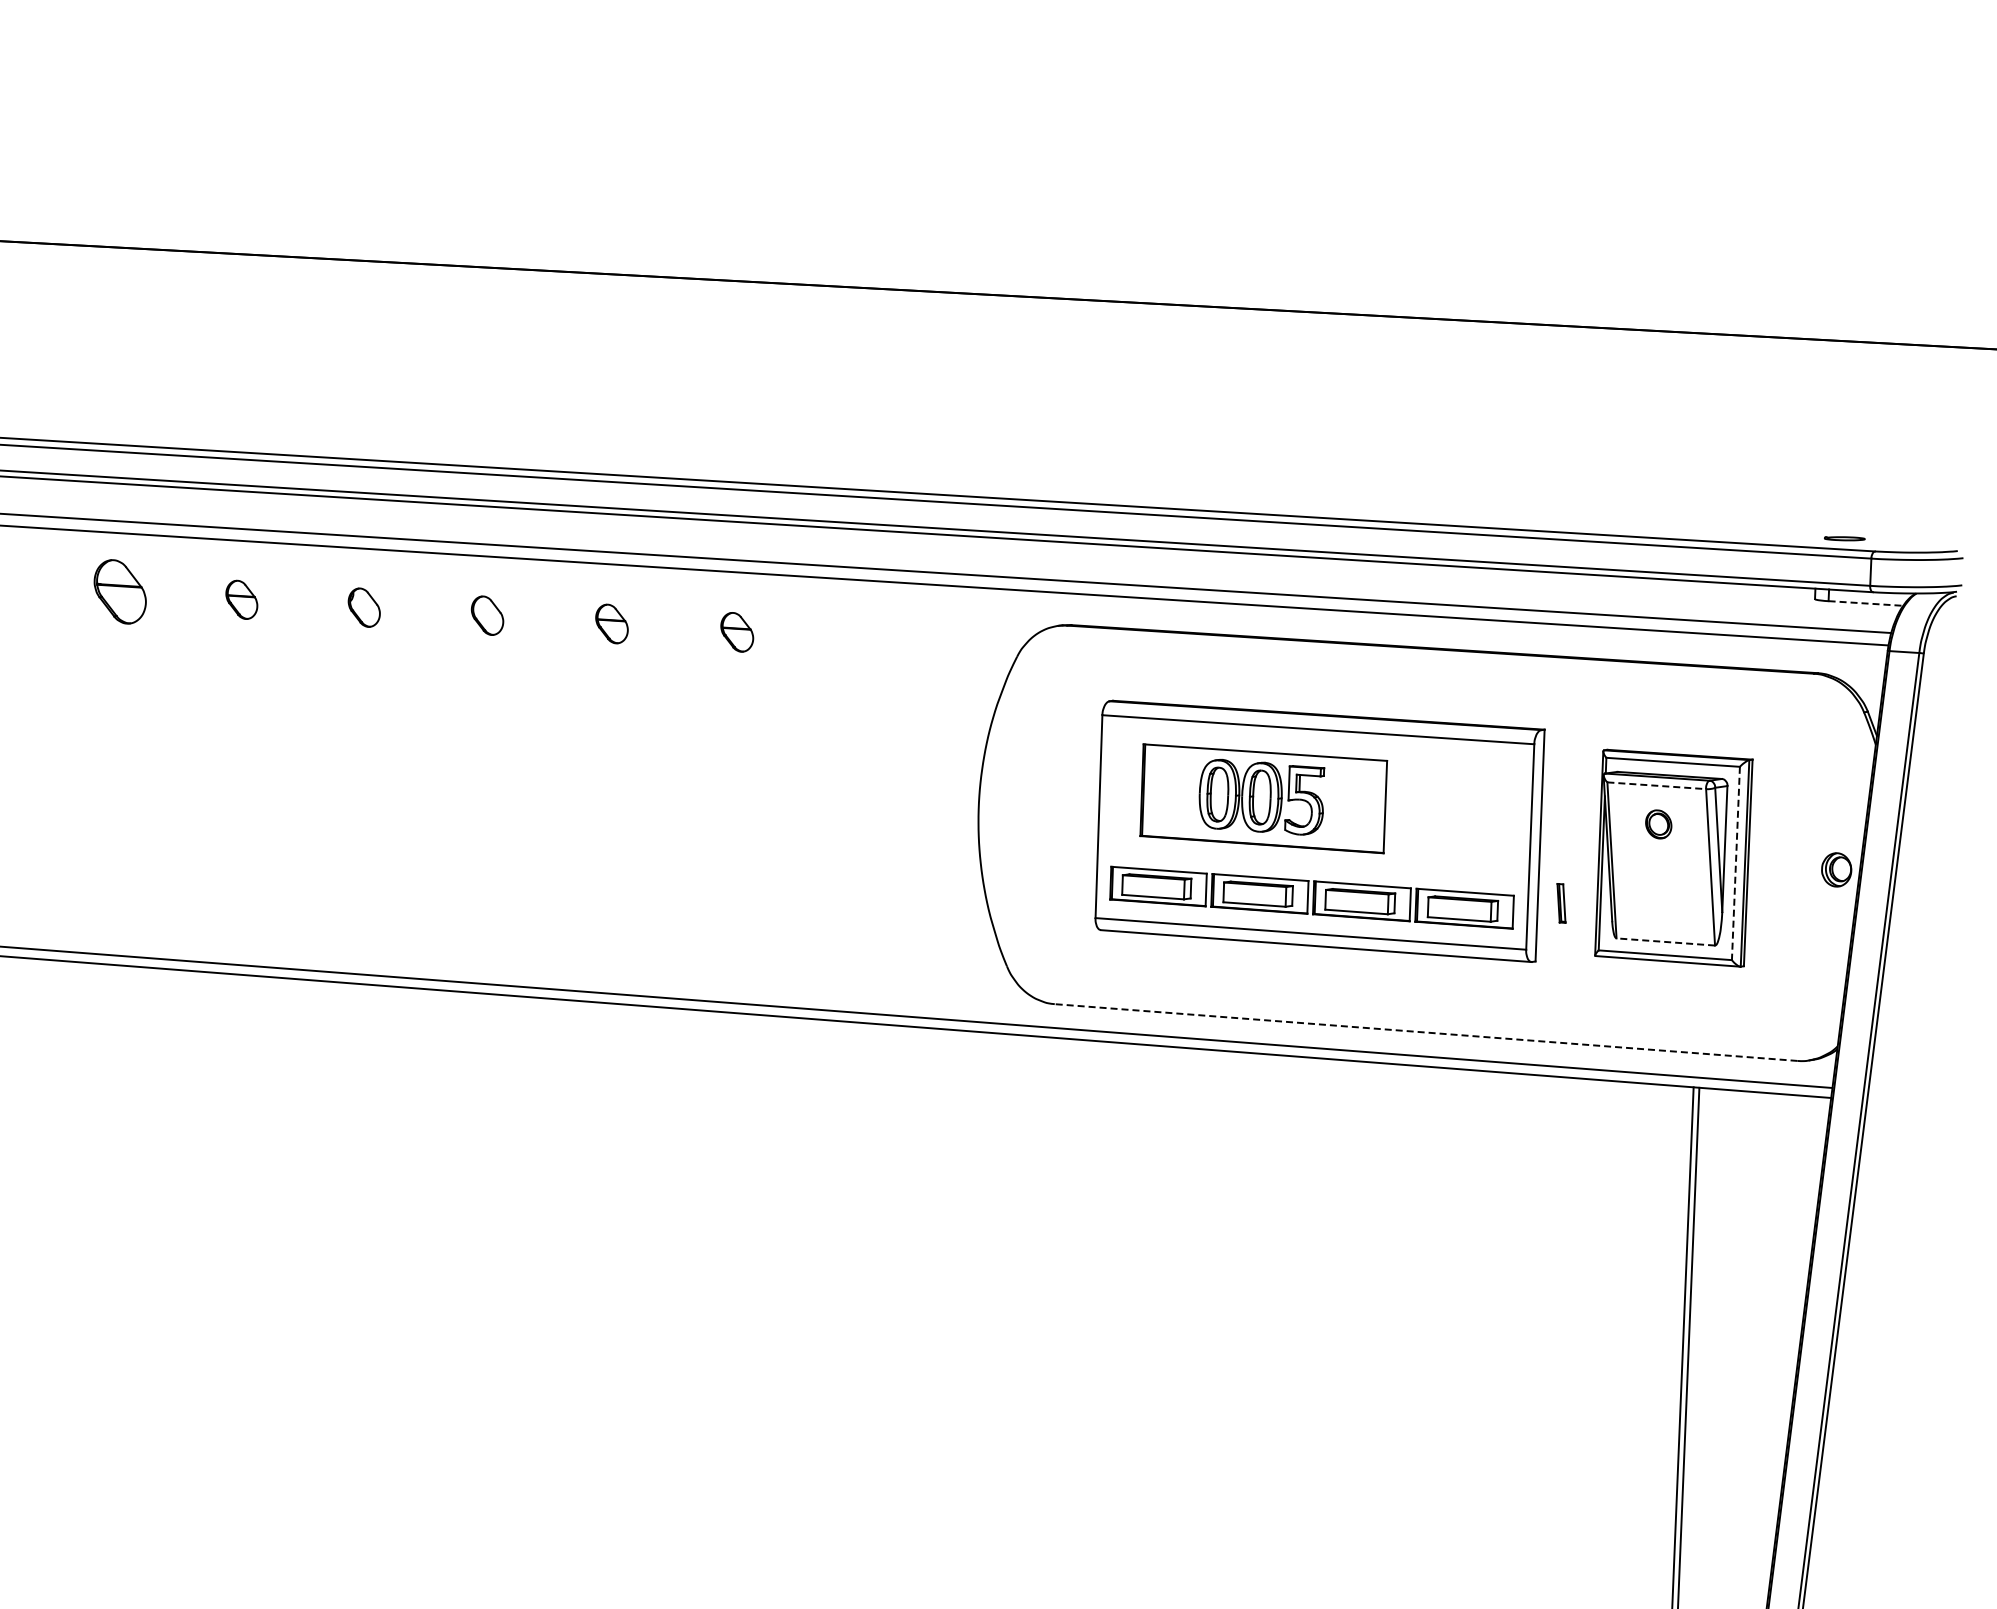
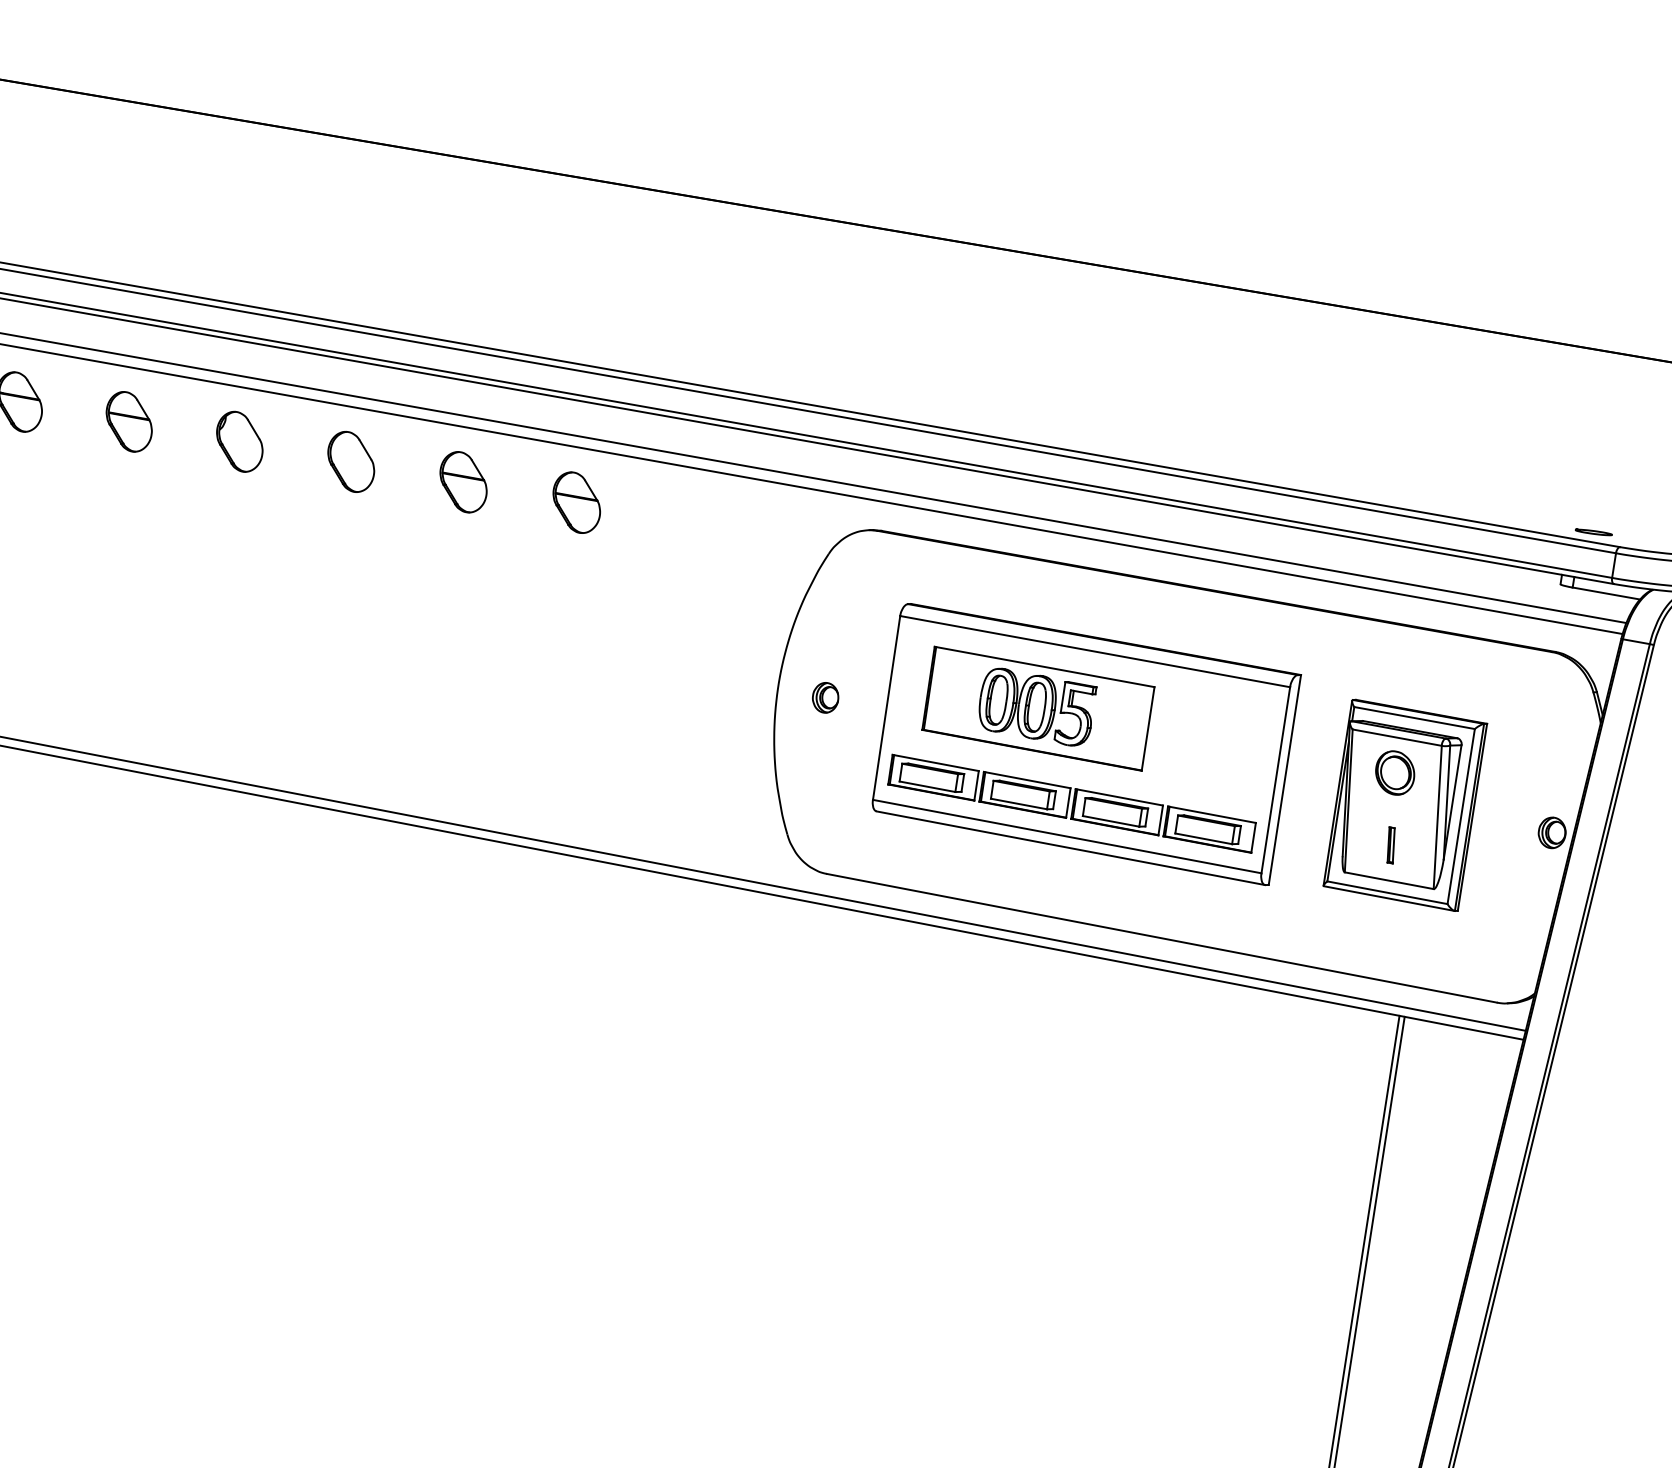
part: (241, 599) -> (129, 421), size x1.67
line: (1866, 603) -> (1606, 593), dashed -> solid
part: (364, 607) -> (240, 441), size x1.67
part: (487, 615) -> (351, 461), size x1.67
part: (611, 623) -> (463, 481), size x1.67
part: (736, 632) -> (575, 502), size x1.67
line: (1657, 785) -> (1397, 737), dashed -> solid
part: (1031, 813) -> (825, 698), added
part: (1658, 824) -> (1394, 773), size x1.67
line: (1735, 863) -> (1460, 816), dashed -> solid
part: (1561, 903) -> (1391, 845), moved
line: (1665, 941) -> (1389, 880), dashed -> solid
line: (1425, 1032) -> (1161, 938), dashed -> solid

